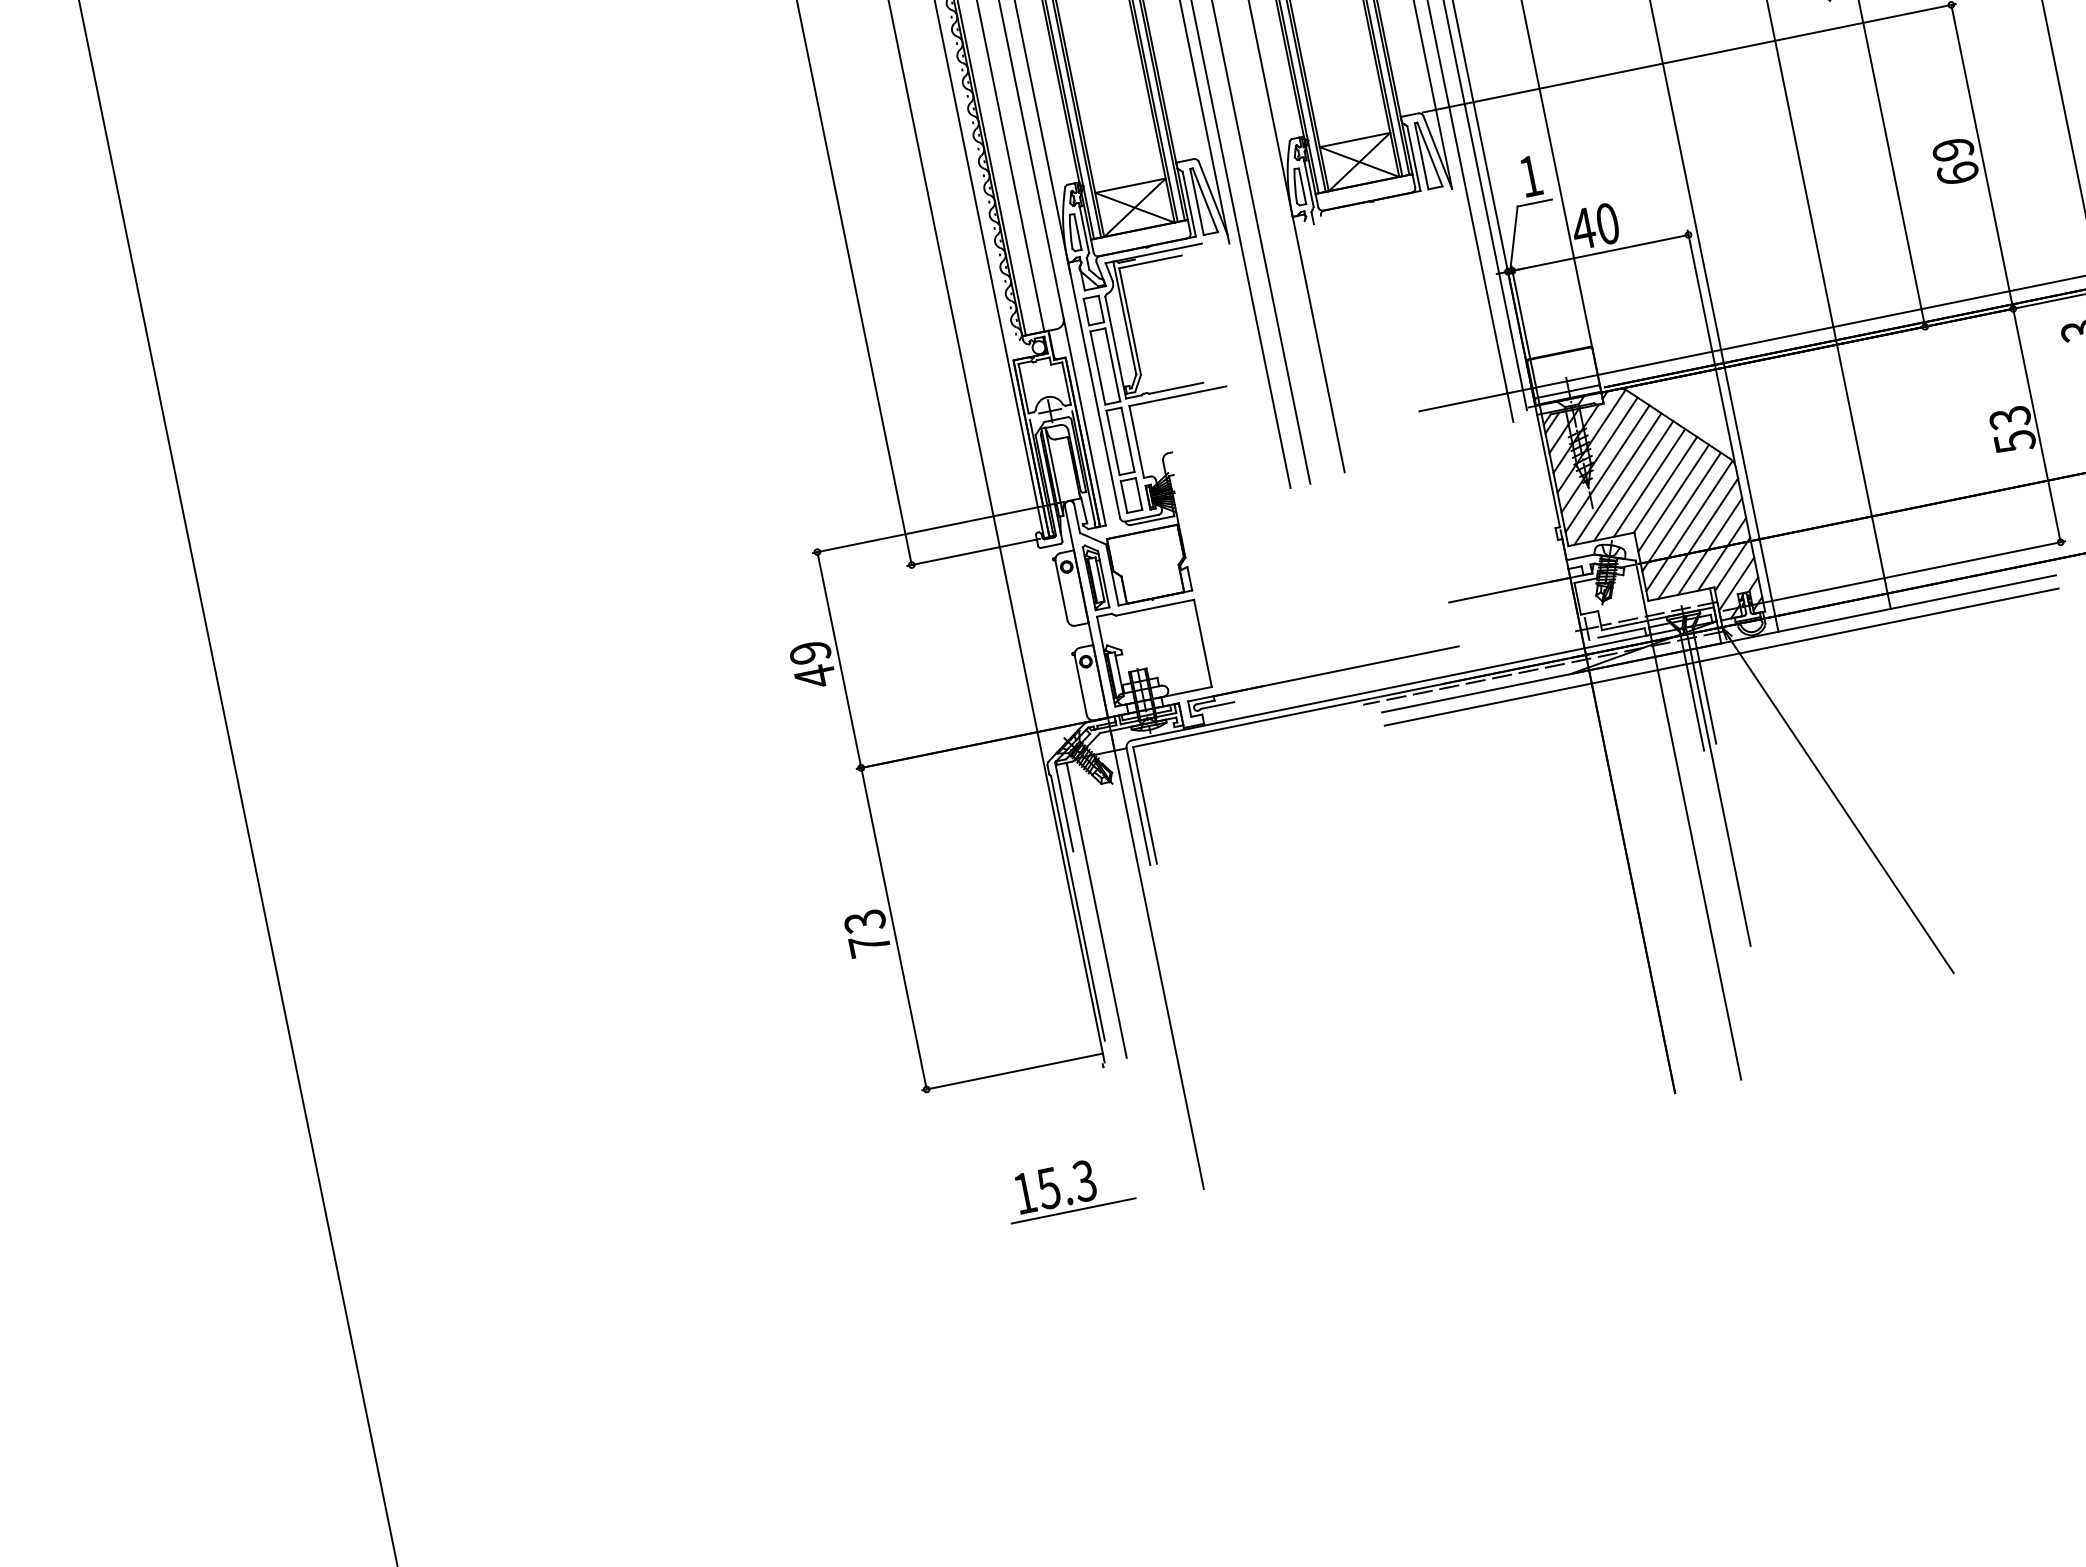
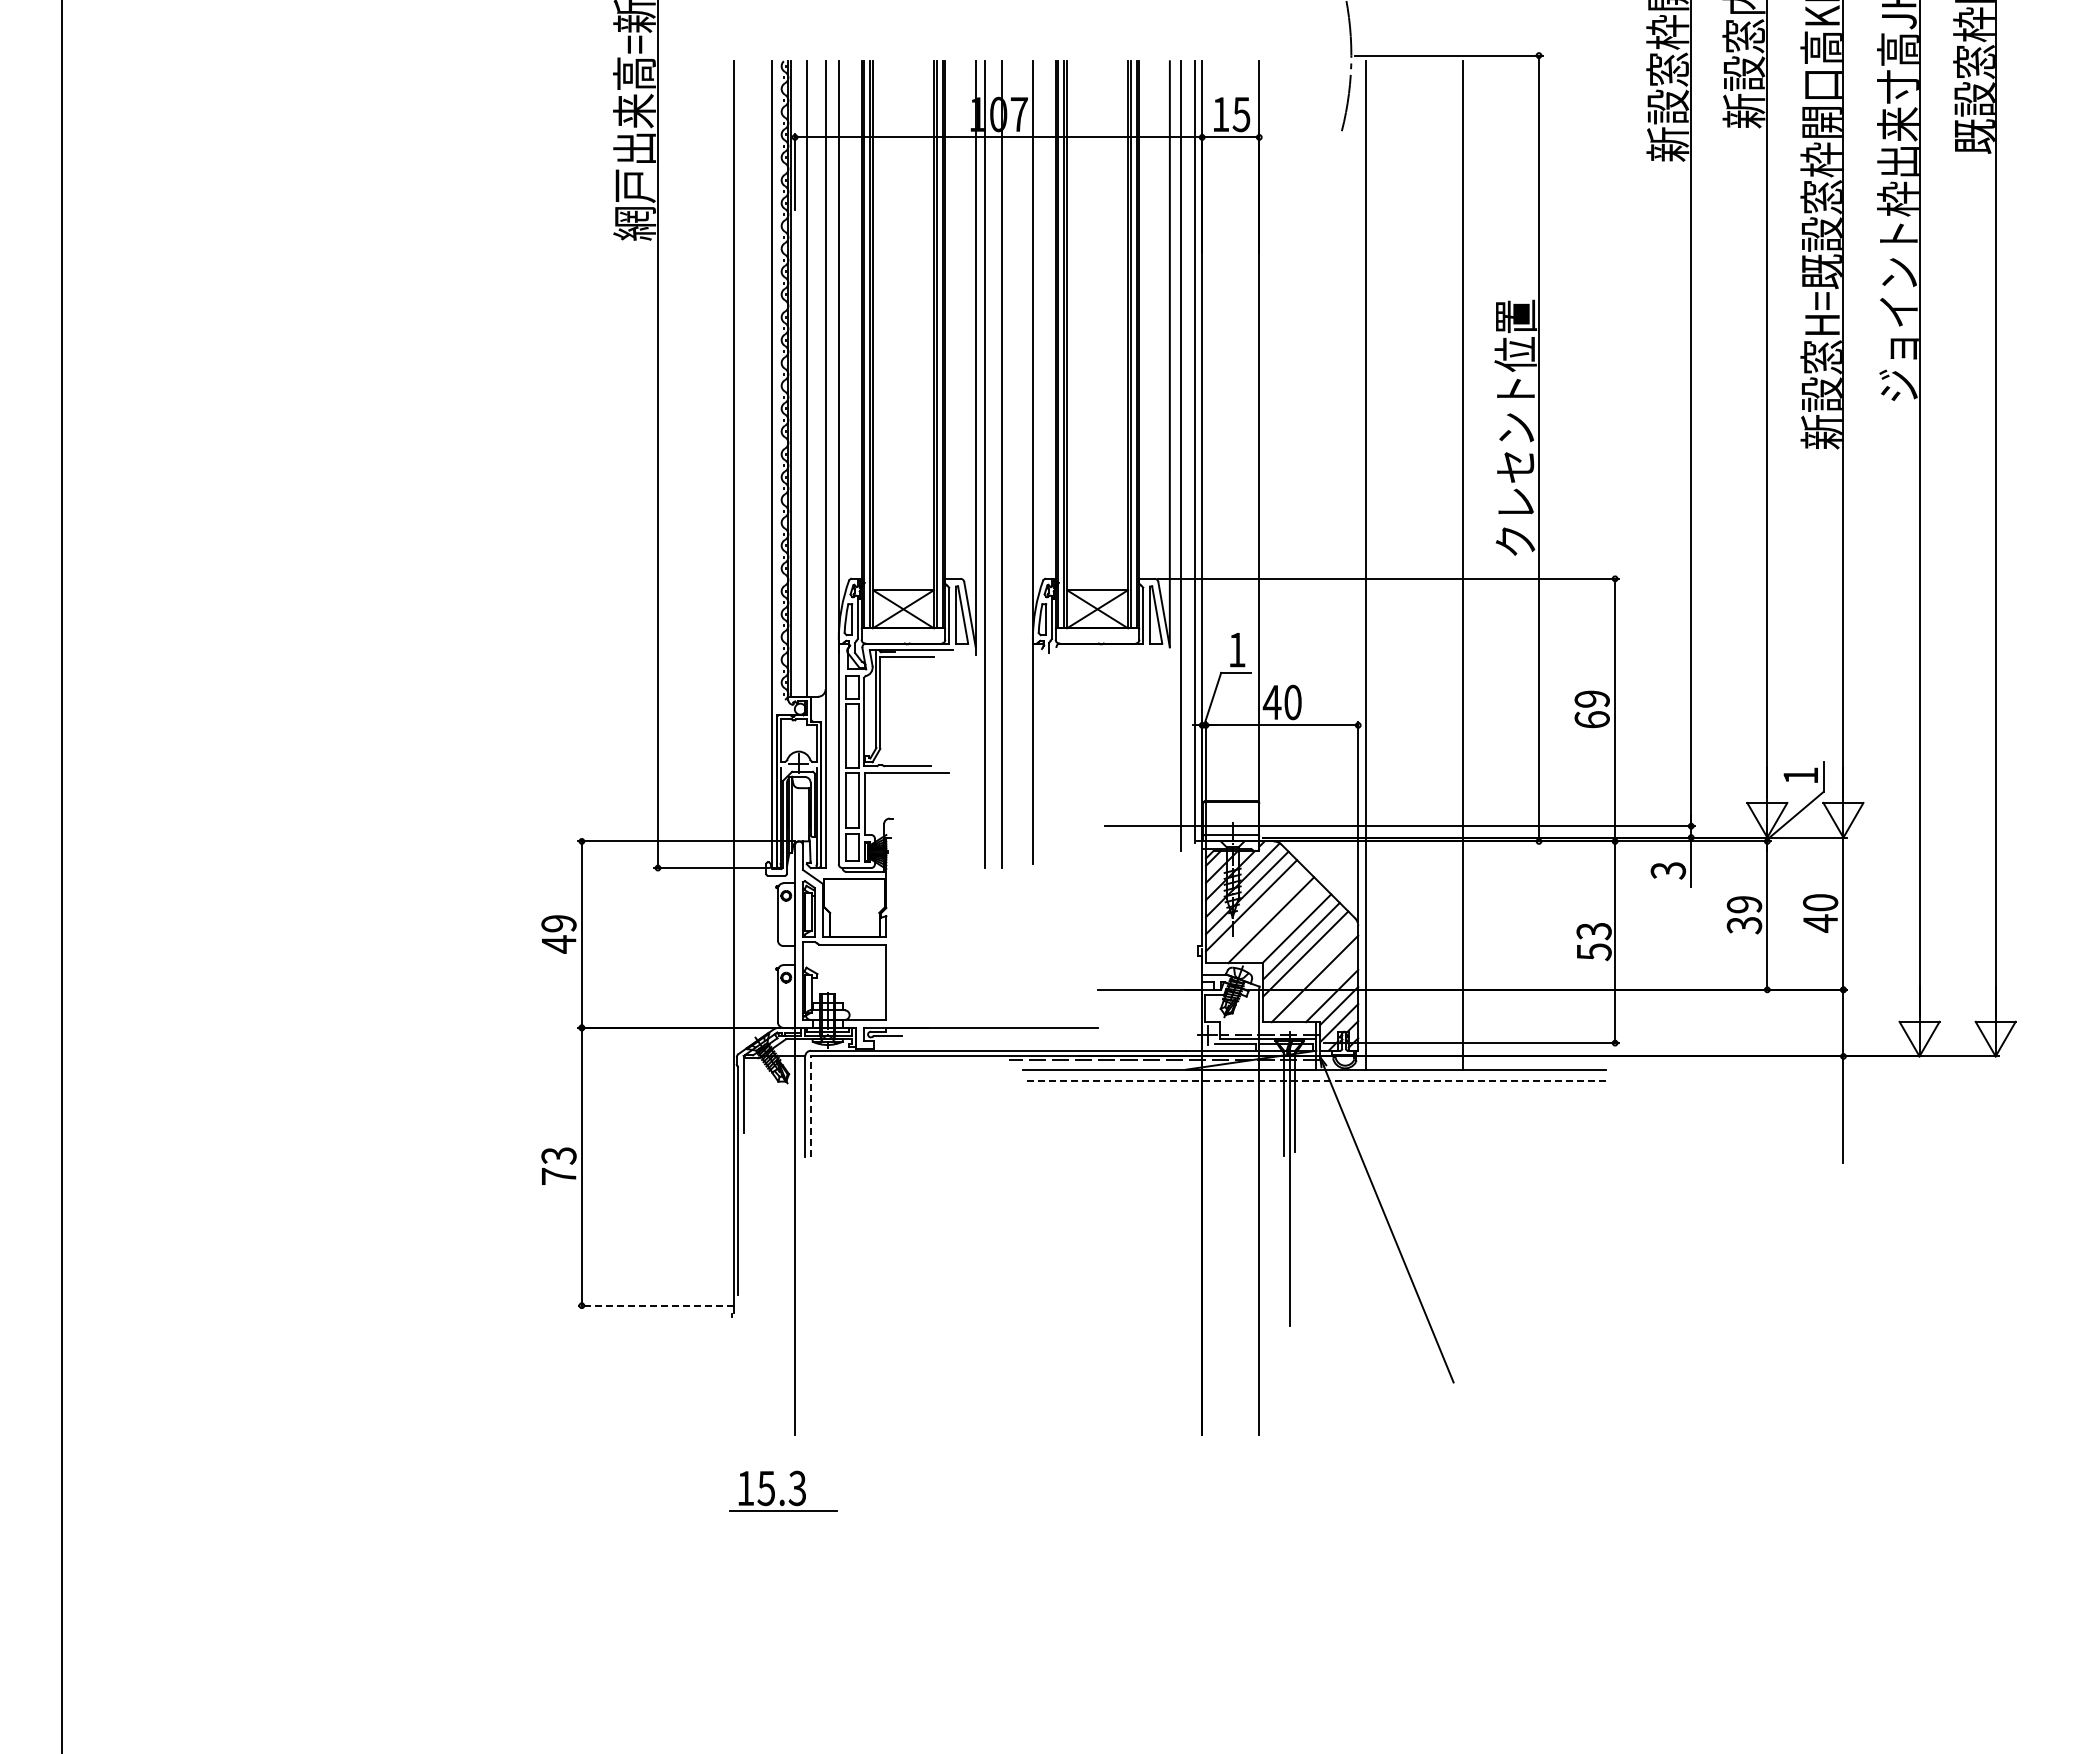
line: (1617, 478) -> (1258, 915), removed
line: (1648, 483) -> (1283, 924), removed
line: (1688, 525) -> (1309, 966), removed
line: (1710, 546) -> (1323, 987), removed
line: (1720, 657) -> (1313, 1081), solid -> dashed
line: (1145, 804) -> (811, 1106), solid -> dashed
line: (1097, 909) -> (753, 1185), removed
line: (1011, 1071) -> (655, 1305), solid -> dashed
part: (1058, 1188) -> (774, 1490), moved

